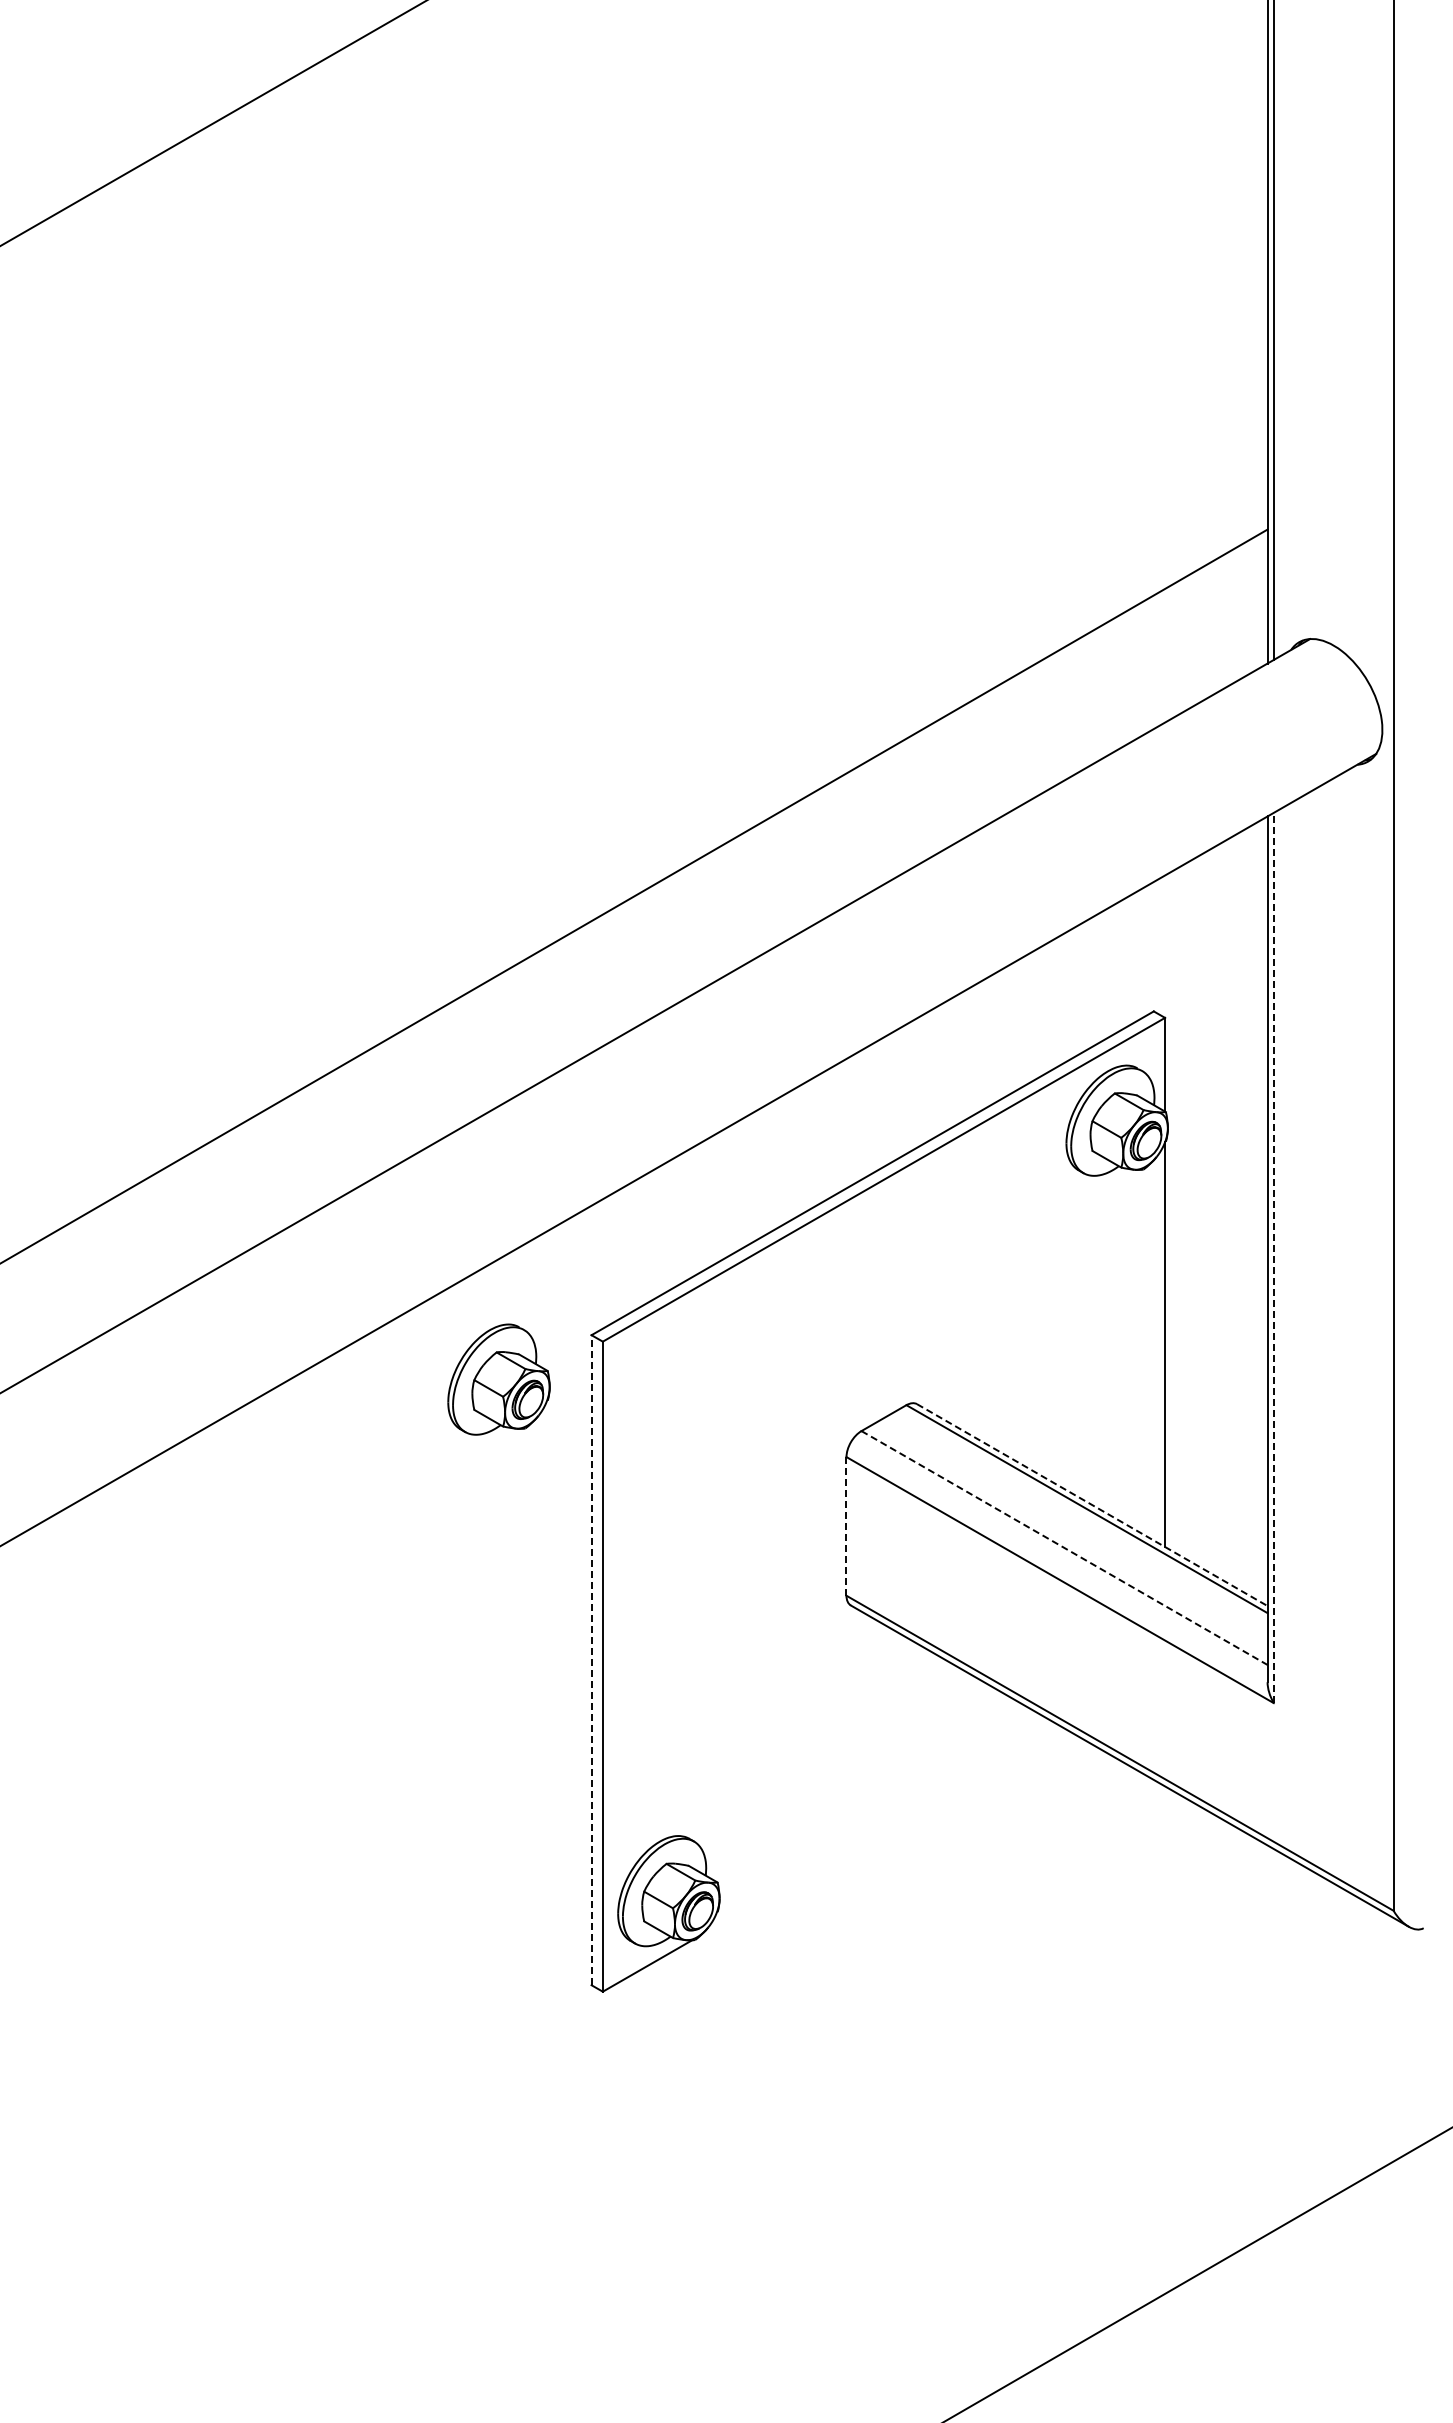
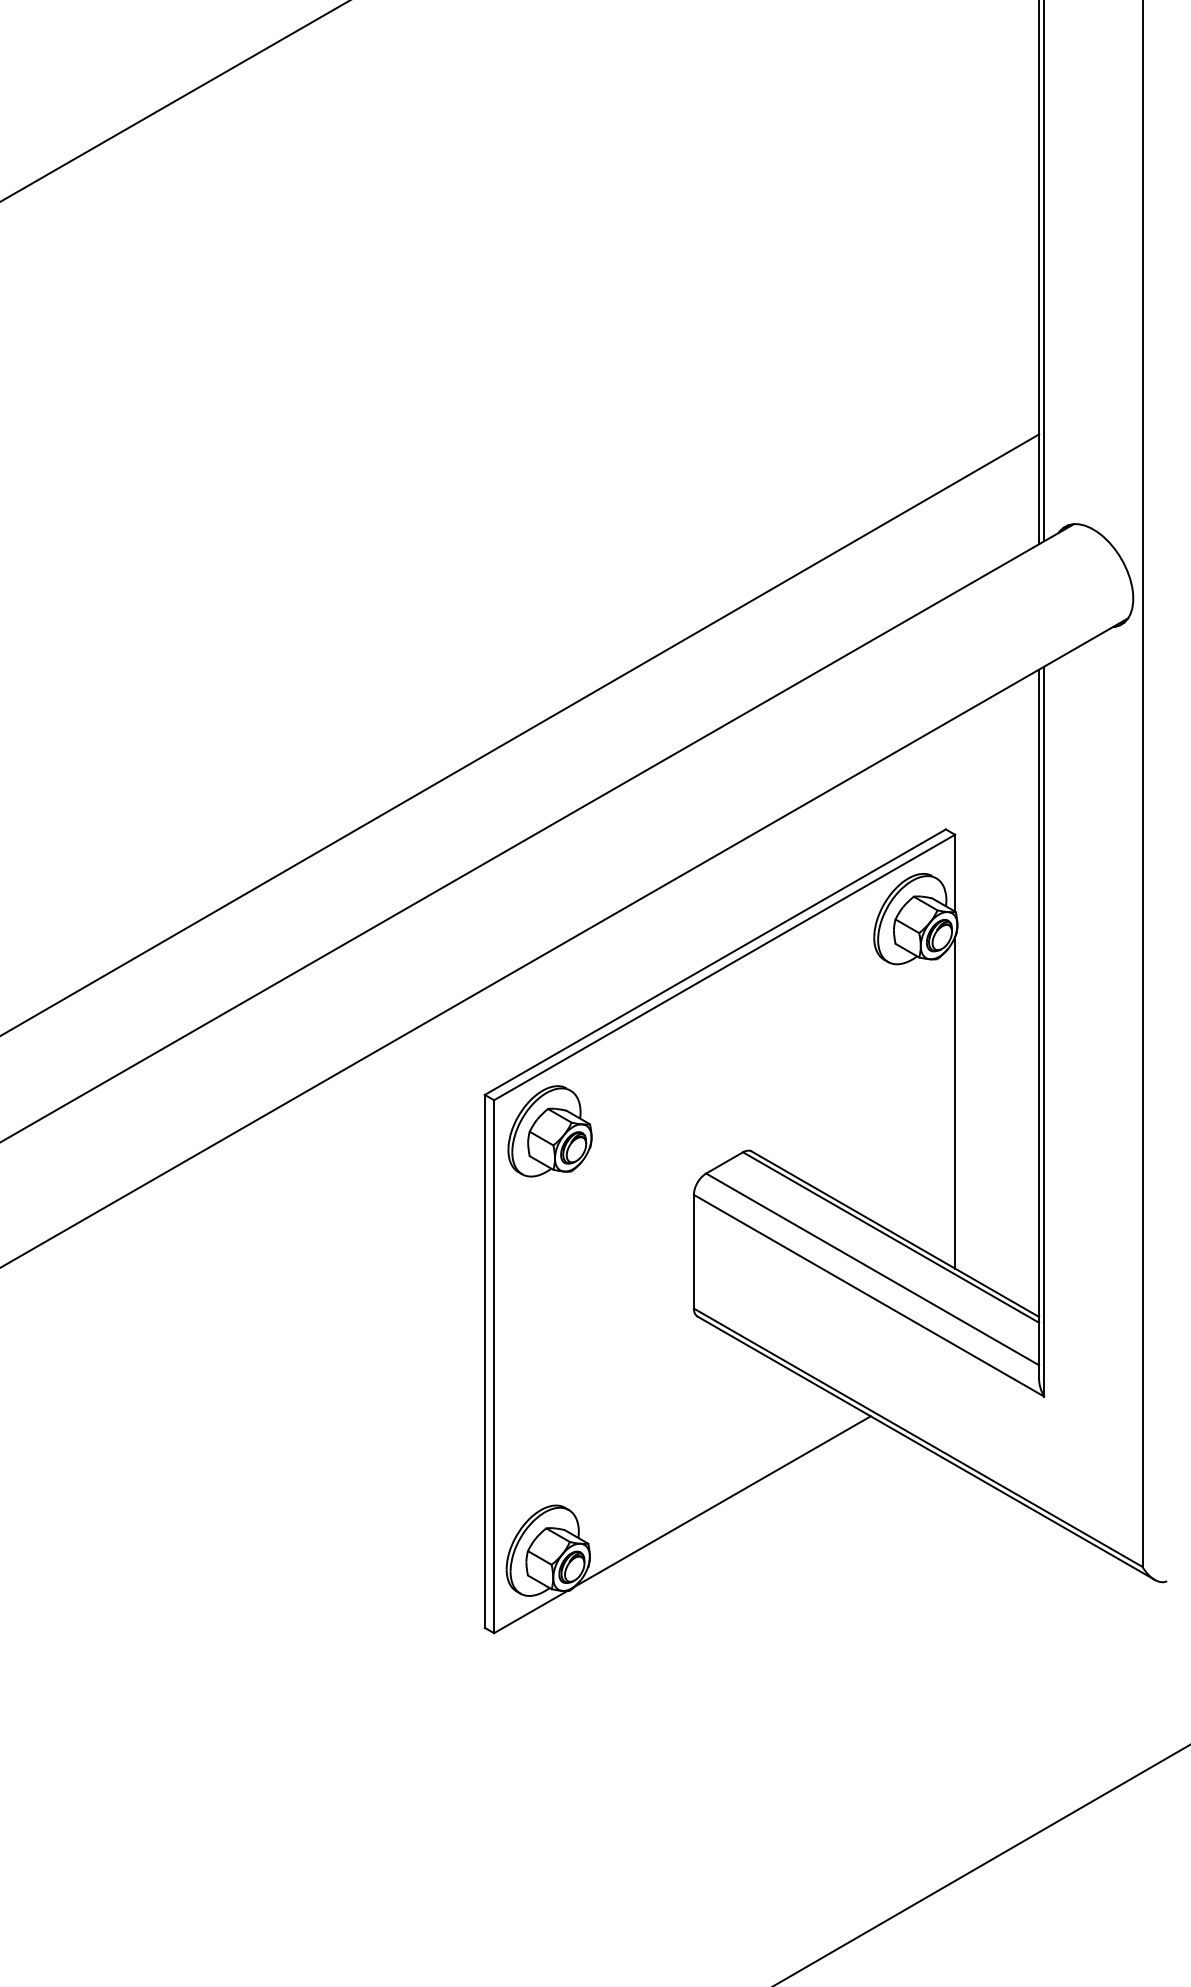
line: (1273, 1257) -> (1043, 1031), dashed -> solid
part: (498, 1379) -> (549, 1131), moved
line: (1092, 1505) -> (895, 1234), dashed -> solid
line: (846, 1525) -> (693, 1250), dashed -> solid
line: (1064, 1548) -> (872, 1269), dashed -> solid
line: (591, 1659) -> (484, 1360), dashed -> solid
line: (881, 1831) -> (722, 1501), added

